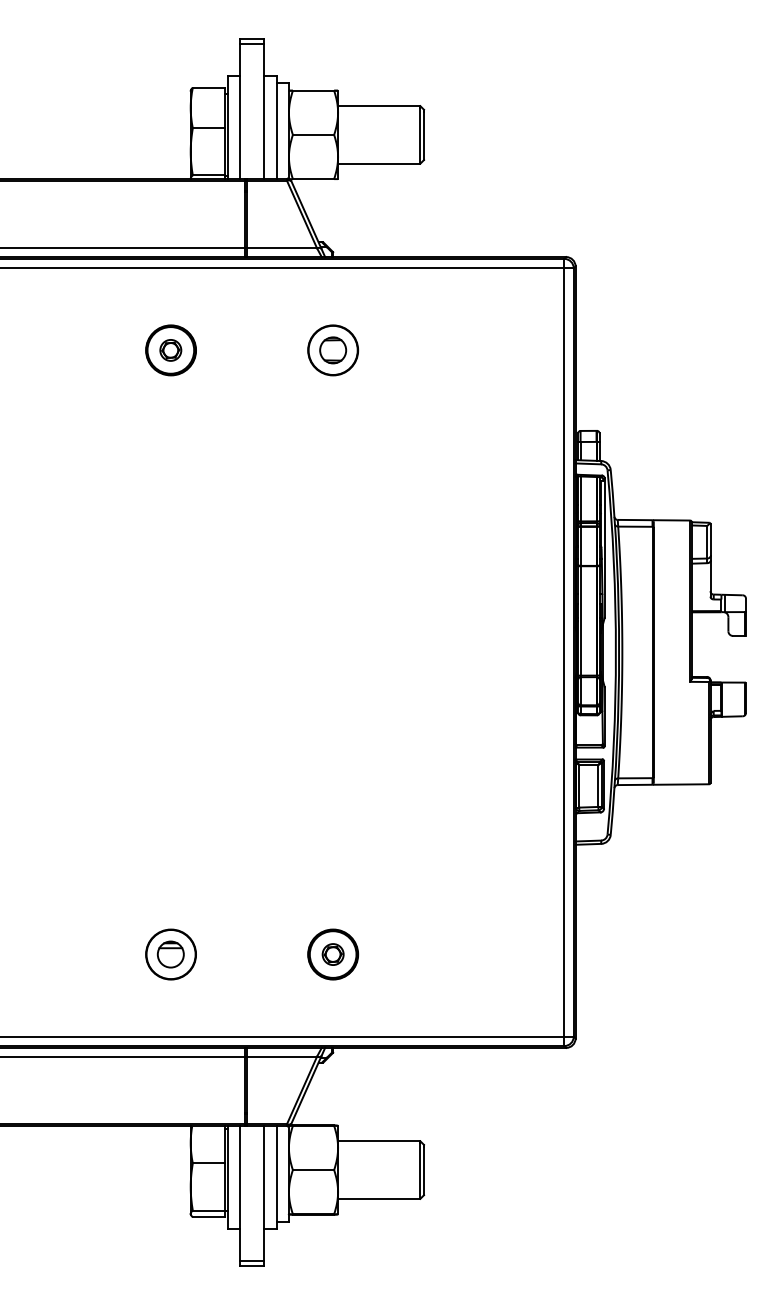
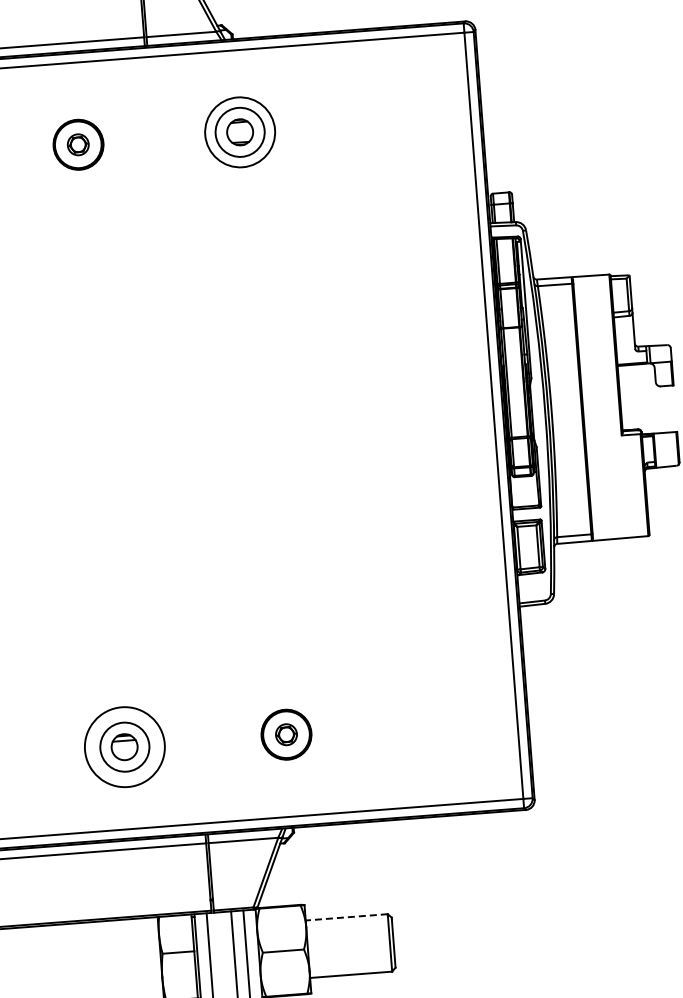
circle: (333, 350) -> (240, 132), size x1.4
circle: (171, 954) -> (125, 747), size x1.6
line: (378, 1141) -> (346, 917), solid -> dashed

